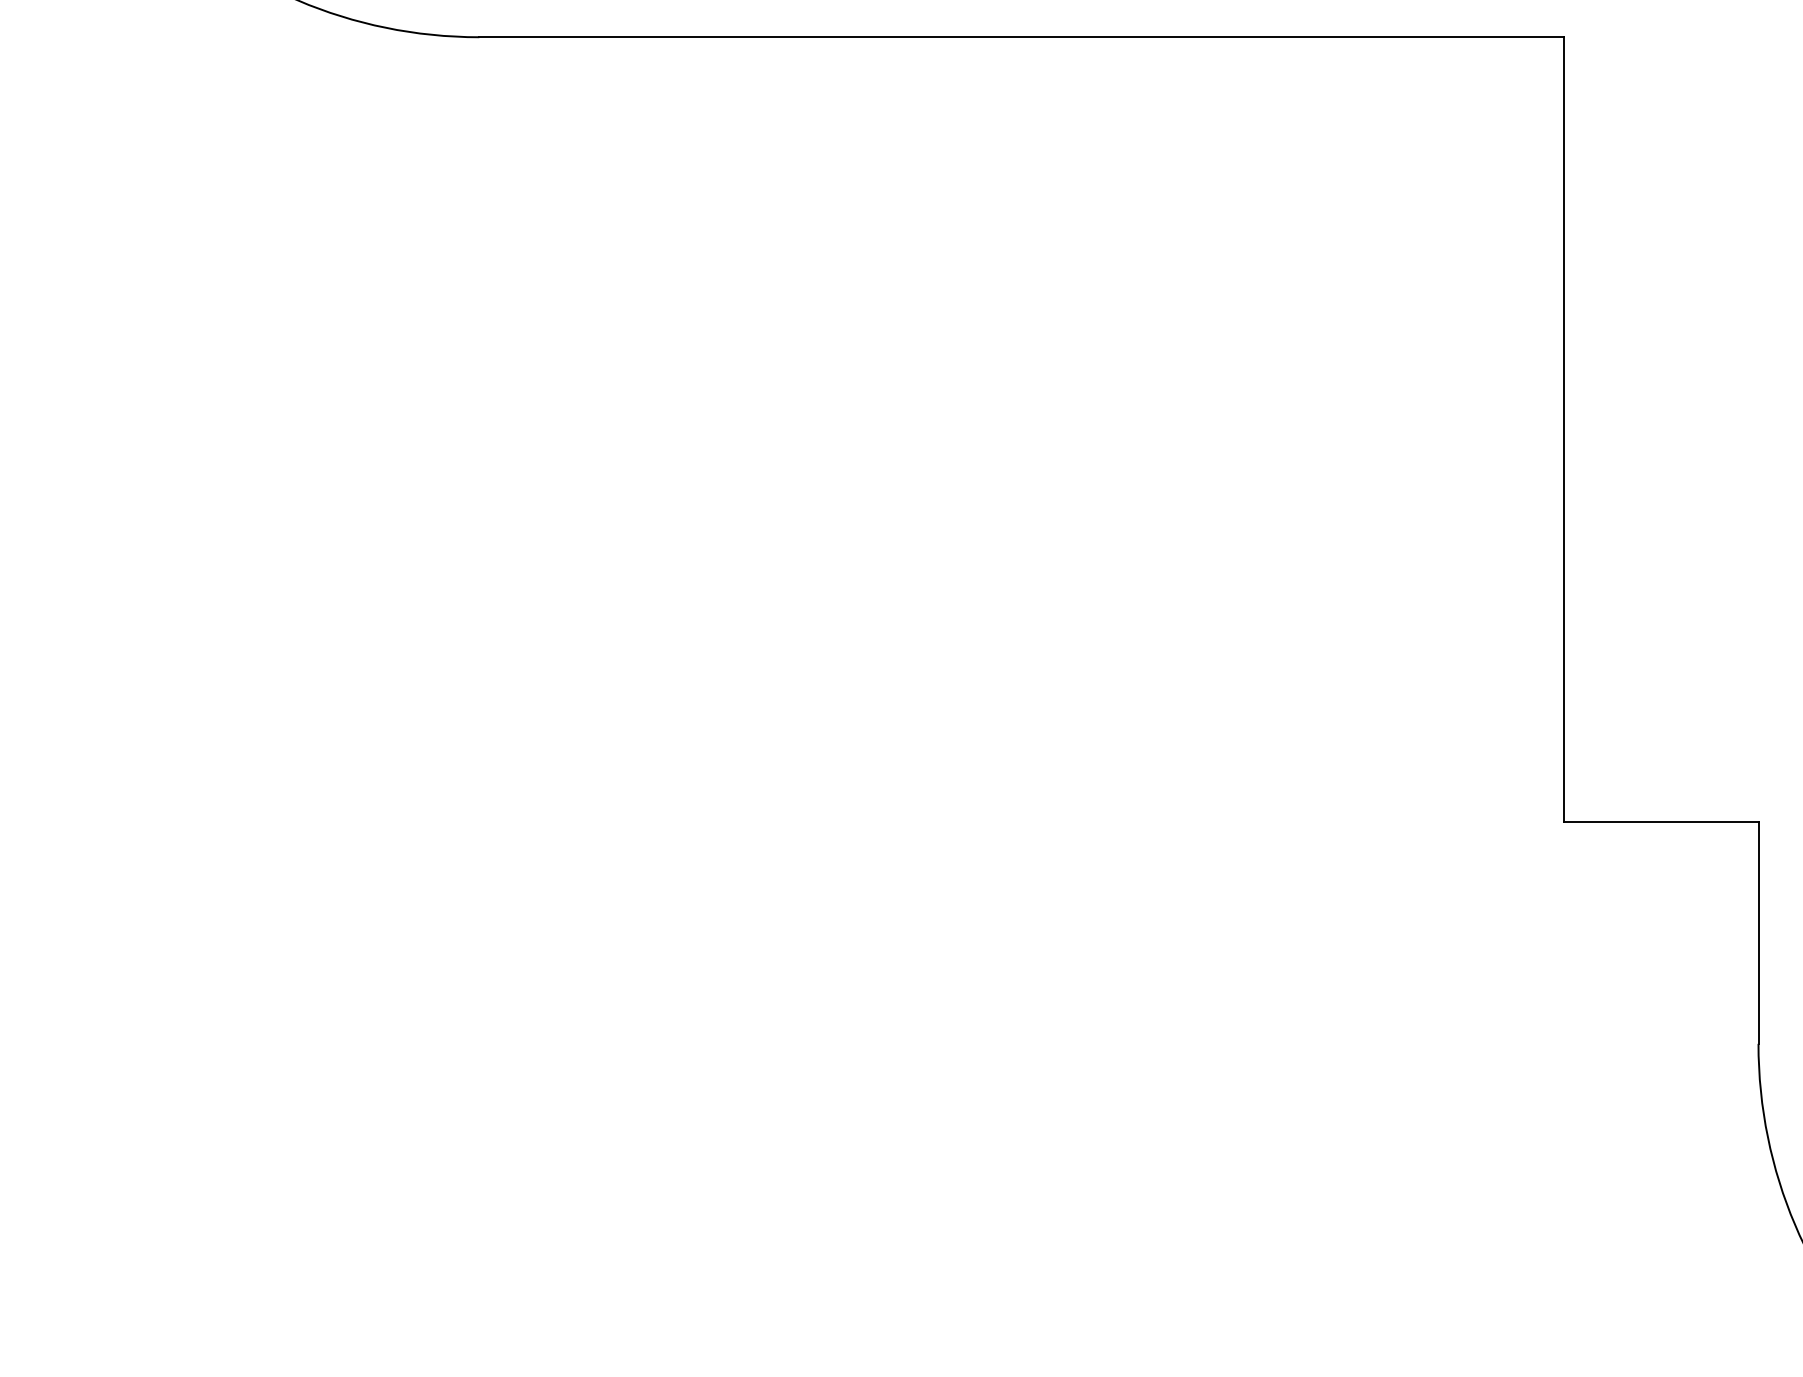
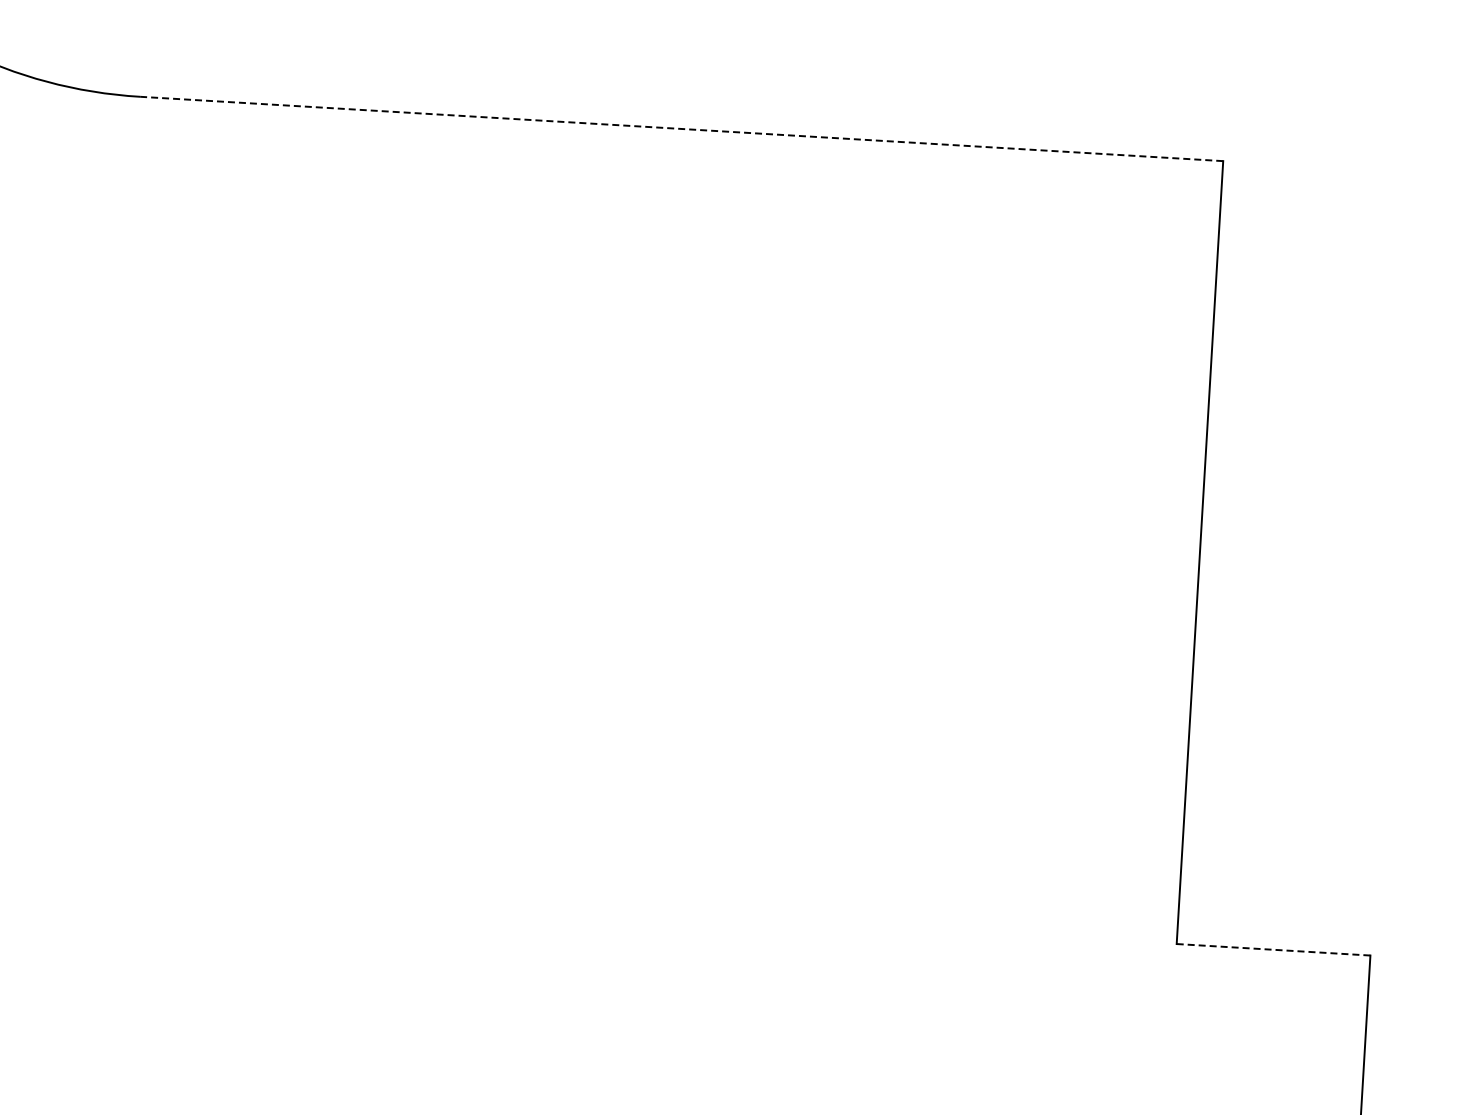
line: (1021, 37) -> (681, 129), solid -> dashed
line: (1661, 821) -> (1273, 949), solid -> dashed

